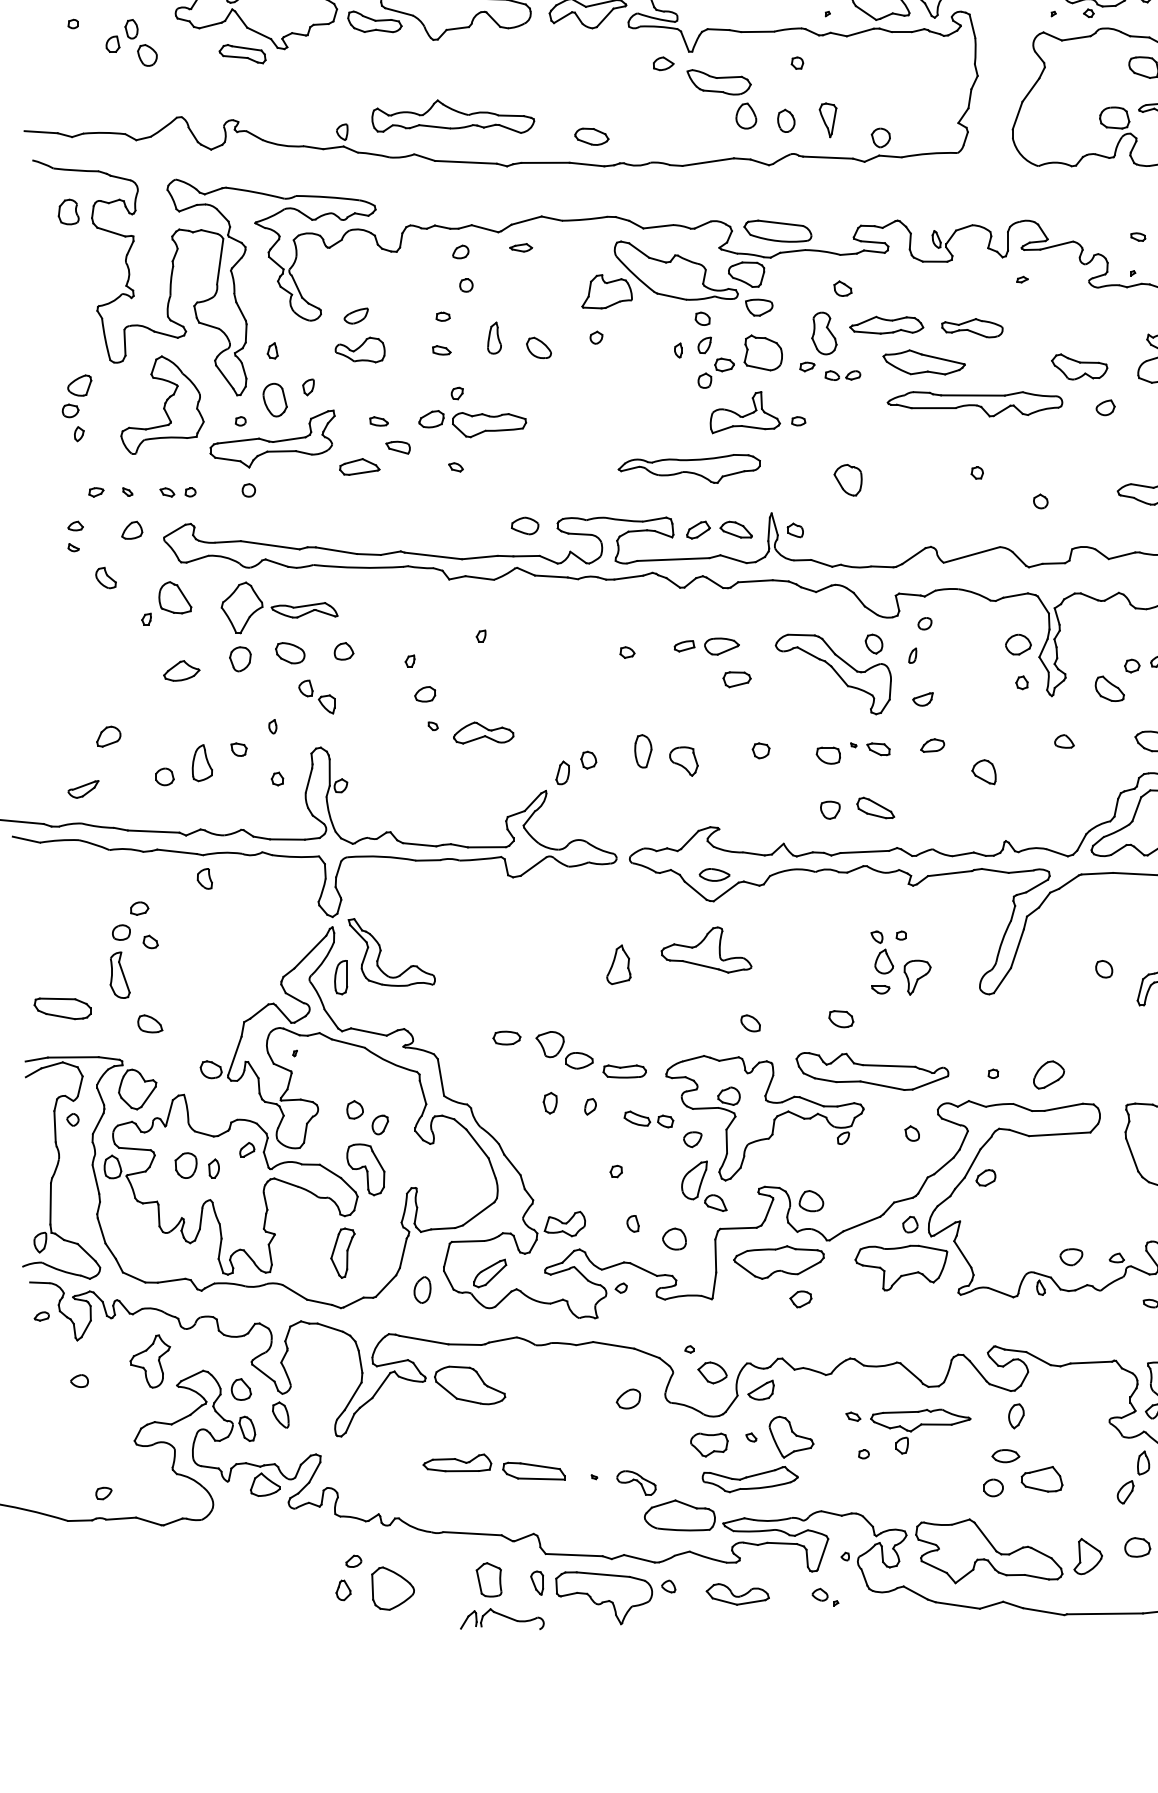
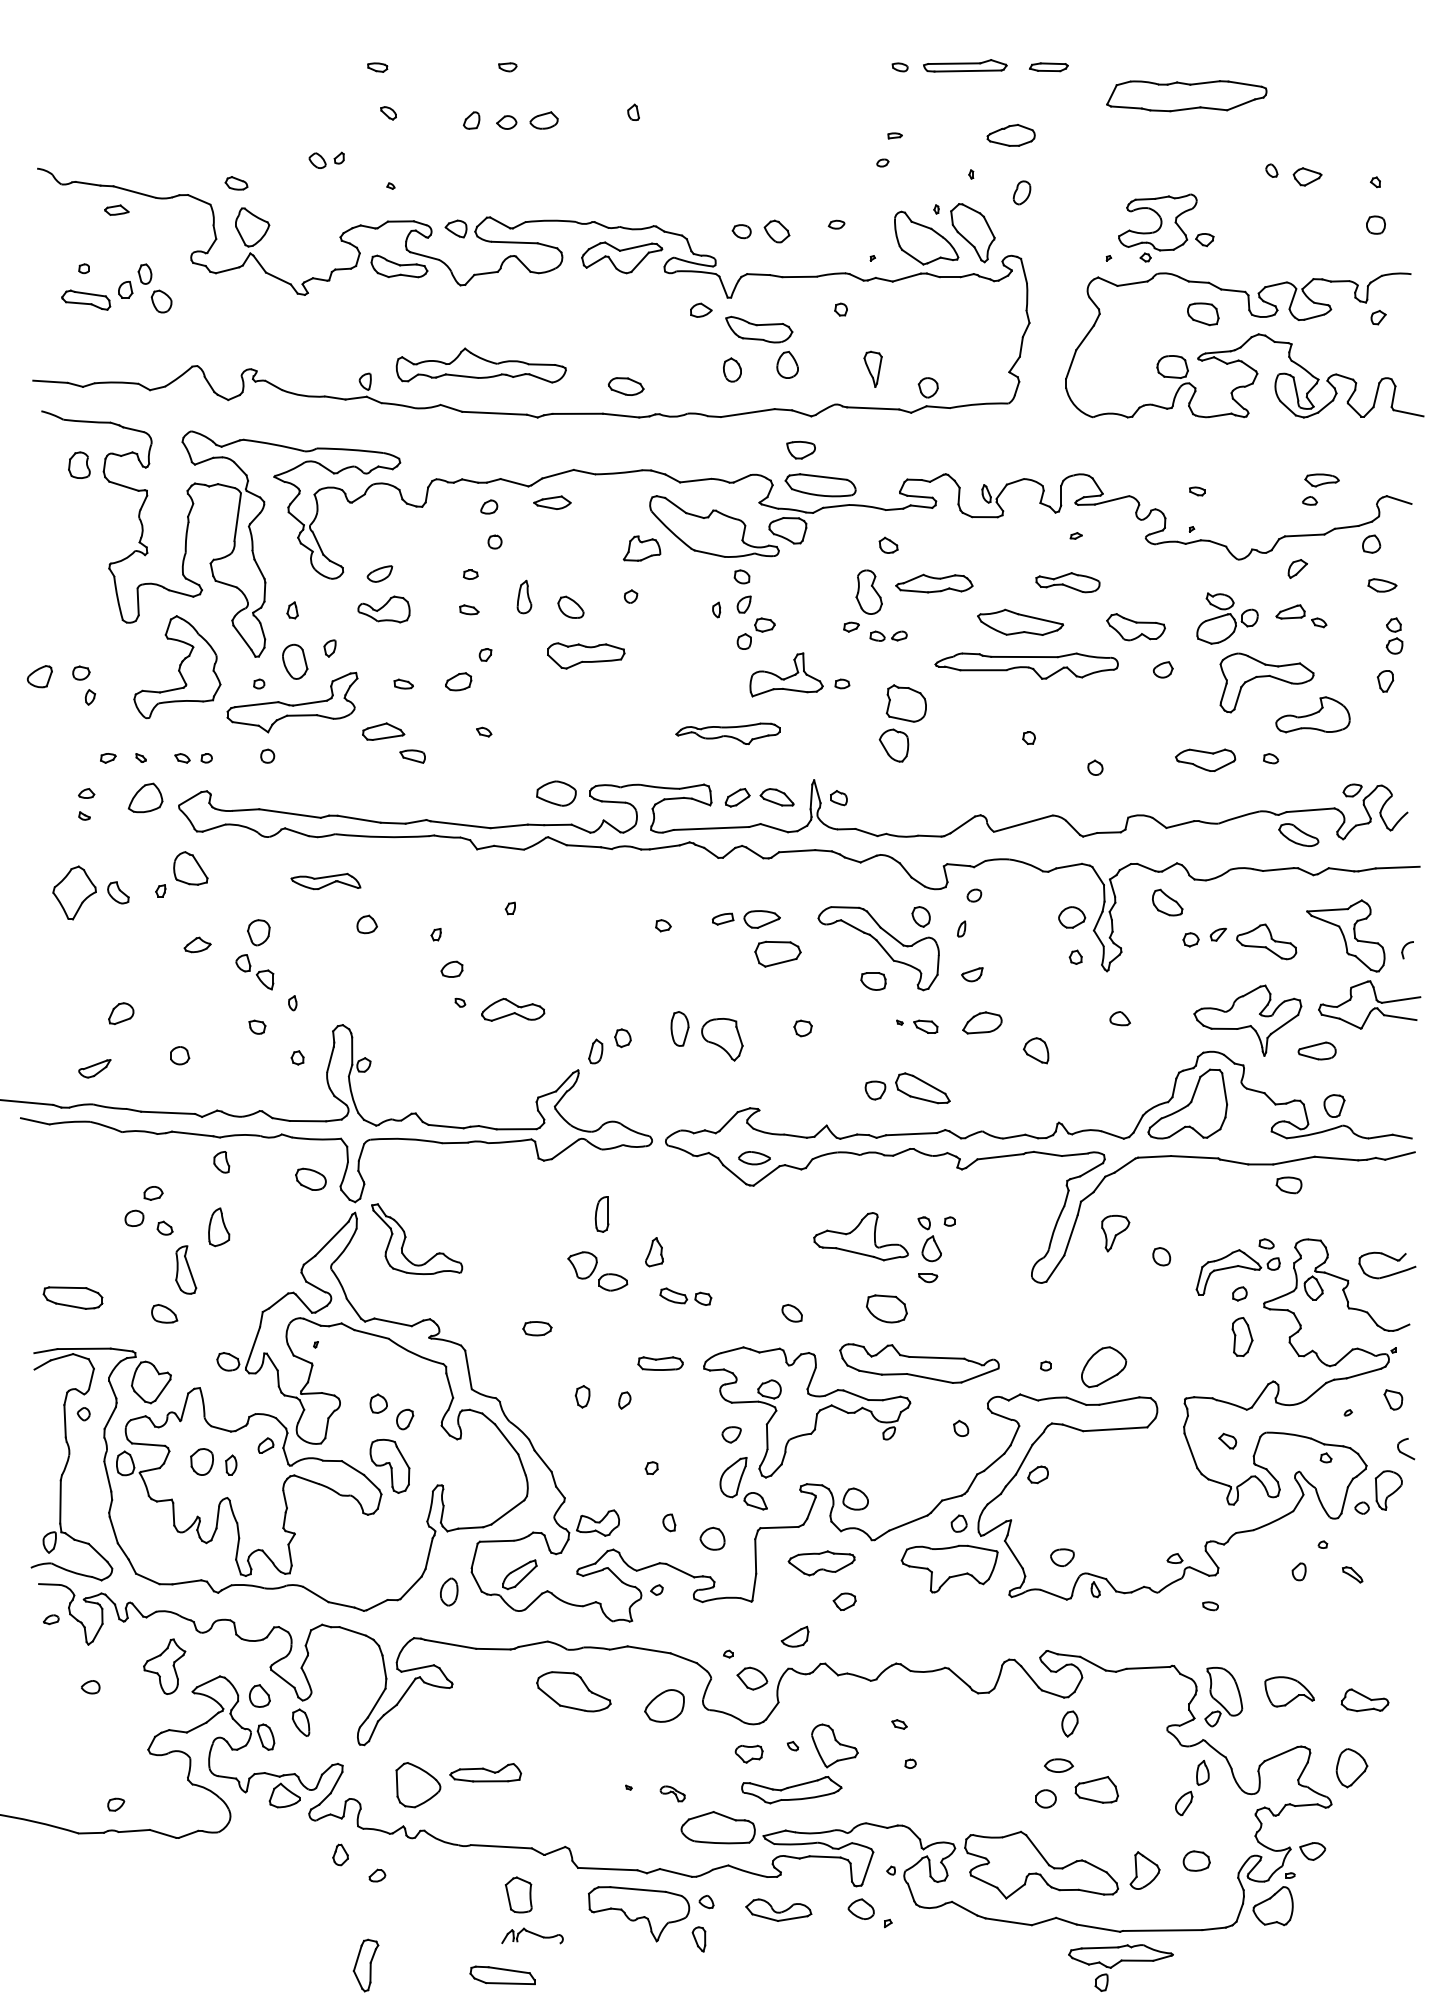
part: (242, 53) -> (86, 299), moved
part: (786, 120) -> (732, 369), moved
part: (520, 247) -> (551, 502), size x1.6
part: (606, 291) -> (641, 548), size x0.7
part: (758, 307) -> (800, 450), moved
part: (971, 328) -> (1067, 582), moved
part: (762, 352) -> (905, 703), moved
part: (924, 361) -> (1020, 621), moved
part: (79, 385) -> (39, 676), moved
part: (489, 424) -> (586, 655), moved
part: (397, 447) -> (412, 756), moved
part: (688, 468) -> (727, 733), size x0.7
part: (525, 525) -> (556, 792), size x1.4
part: (131, 529) -> (145, 797), size x1.6
part: (106, 577) -> (118, 892), moved
part: (242, 607) -> (74, 892), moved
part: (289, 652) -> (310, 1178), moved
part: (181, 670) -> (197, 944), size x0.7
part: (736, 679) -> (777, 953), size x1.6
part: (1109, 688) -> (1167, 902), moved
part: (316, 697) -> (254, 972), moved
part: (932, 745) -> (982, 1022), size x1.6
part: (828, 755) -> (873, 981), moved
part: (683, 761) -> (722, 1039), size x1.4
part: (202, 763) -> (219, 1227), moved
part: (875, 807) -> (922, 1087), size x1.4
part: (706, 949) -> (860, 1236), moved
part: (618, 965) -> (654, 1252), size x0.7
part: (120, 974) -> (186, 1269), moved
part: (340, 977) -> (601, 1214), moved
part: (917, 977) -> (1115, 1233), moved
part: (840, 1018) -> (886, 1308), size x1.6
part: (564, 1050) -> (597, 1271), moved
part: (1048, 1075) -> (1103, 1367), size x1.4
part: (648, 1119) -> (685, 1296), moved
part: (342, 1253) -> (365, 1965), moved
part: (1071, 1256) -> (1062, 1557), moved
part: (778, 1262) -> (821, 1563), size x0.7
part: (469, 1385) -> (573, 1691), moved
part: (760, 1389) -> (794, 1636), moved
part: (628, 1398) -> (664, 1705), size x1.6
part: (920, 1431) -> (1120, 1967), moved
part: (709, 1445) -> (749, 1754), size x0.7
part: (533, 1471) -> (502, 1975), moved
part: (636, 1482) -> (672, 1793), size x0.6
part: (536, 1583) -> (698, 1939), moved
part: (393, 1588) -> (418, 1785), moved
part: (343, 1589) -> (340, 1854), moved
part: (825, 1596) -> (870, 1912), size x1.6
part: (502, 1618) -> (532, 1935), size x0.7

